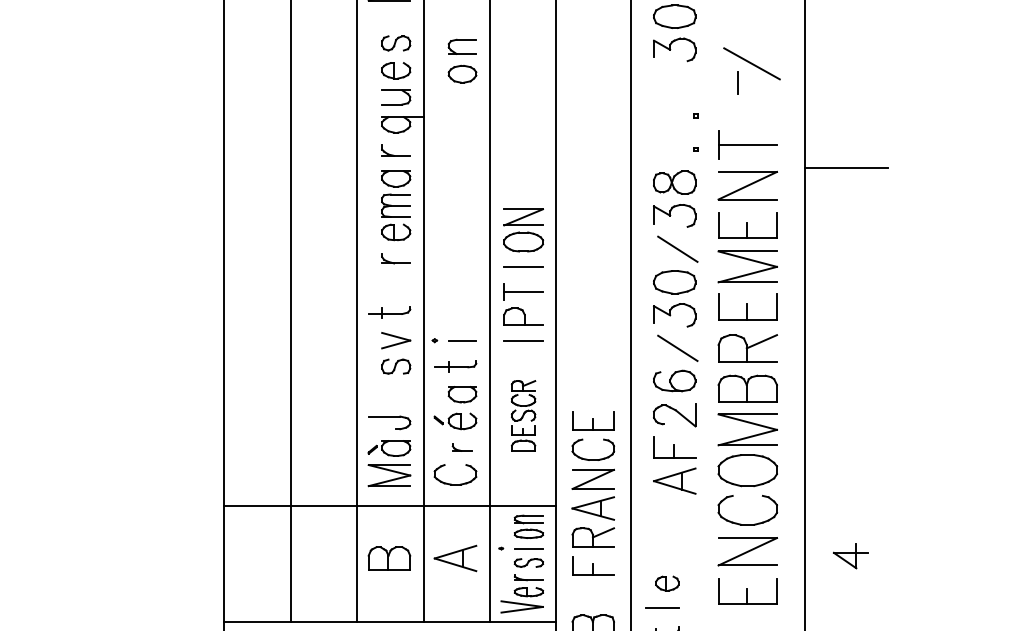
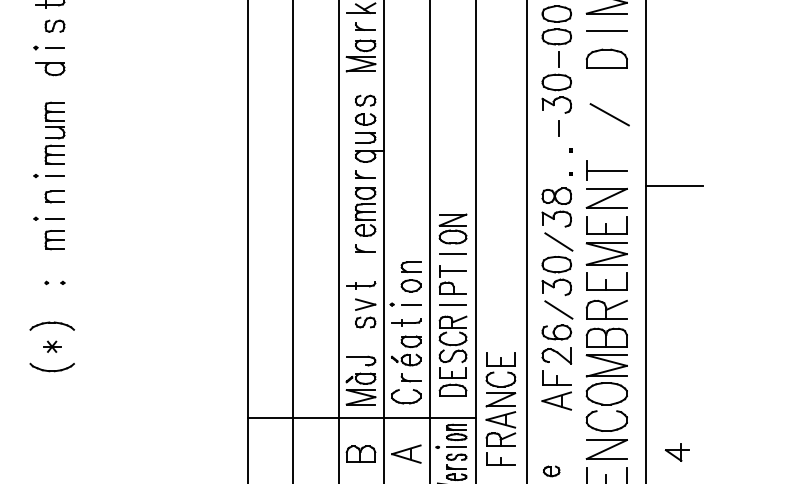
part: (461, 60) -> (410, 276), moved
line: (737, 83) -> (558, 128), moved
part: (522, 414) -> (452, 355), size x1.67
part: (461, 446) -> (410, 377), size x1.43

